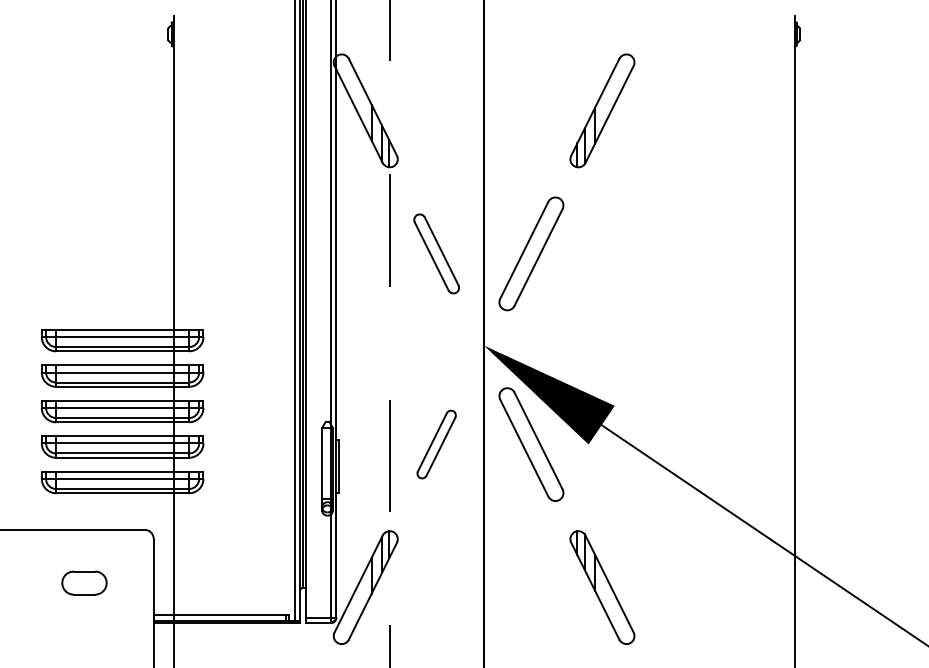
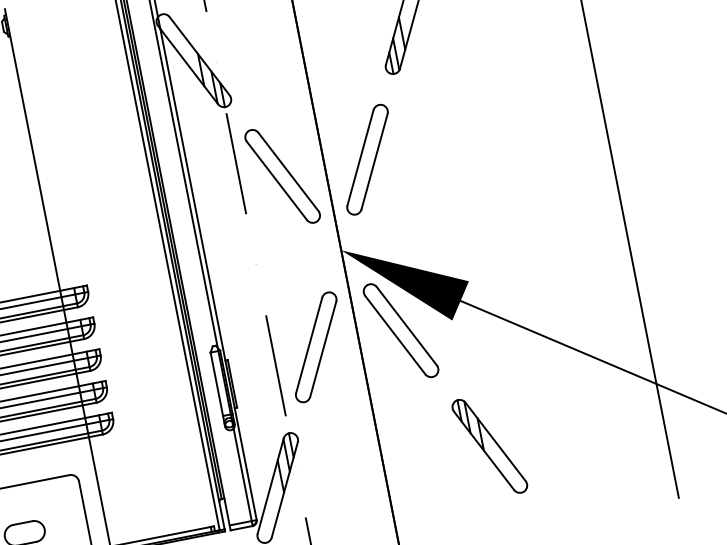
part: (436, 253) -> (282, 176), size x1.43
part: (436, 444) -> (315, 347), size x1.67

